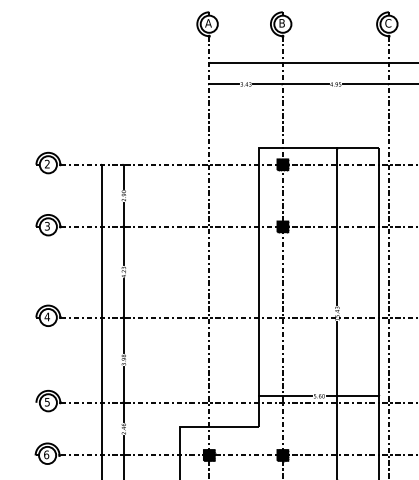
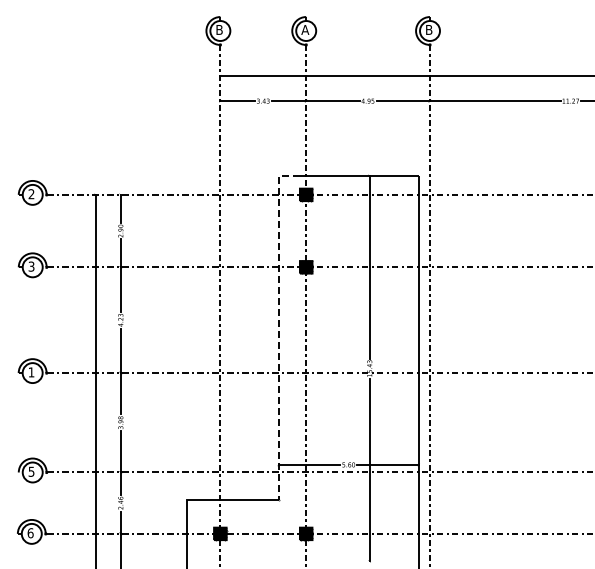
text: (208, 22) -> (219, 29), A -> B
text: (282, 22) -> (305, 29), B -> A
text: (387, 22) -> (428, 29), C -> B
line: (259, 278) -> (278, 327), solid -> dashed
text: (47, 317) -> (31, 372), 4 -> 1

